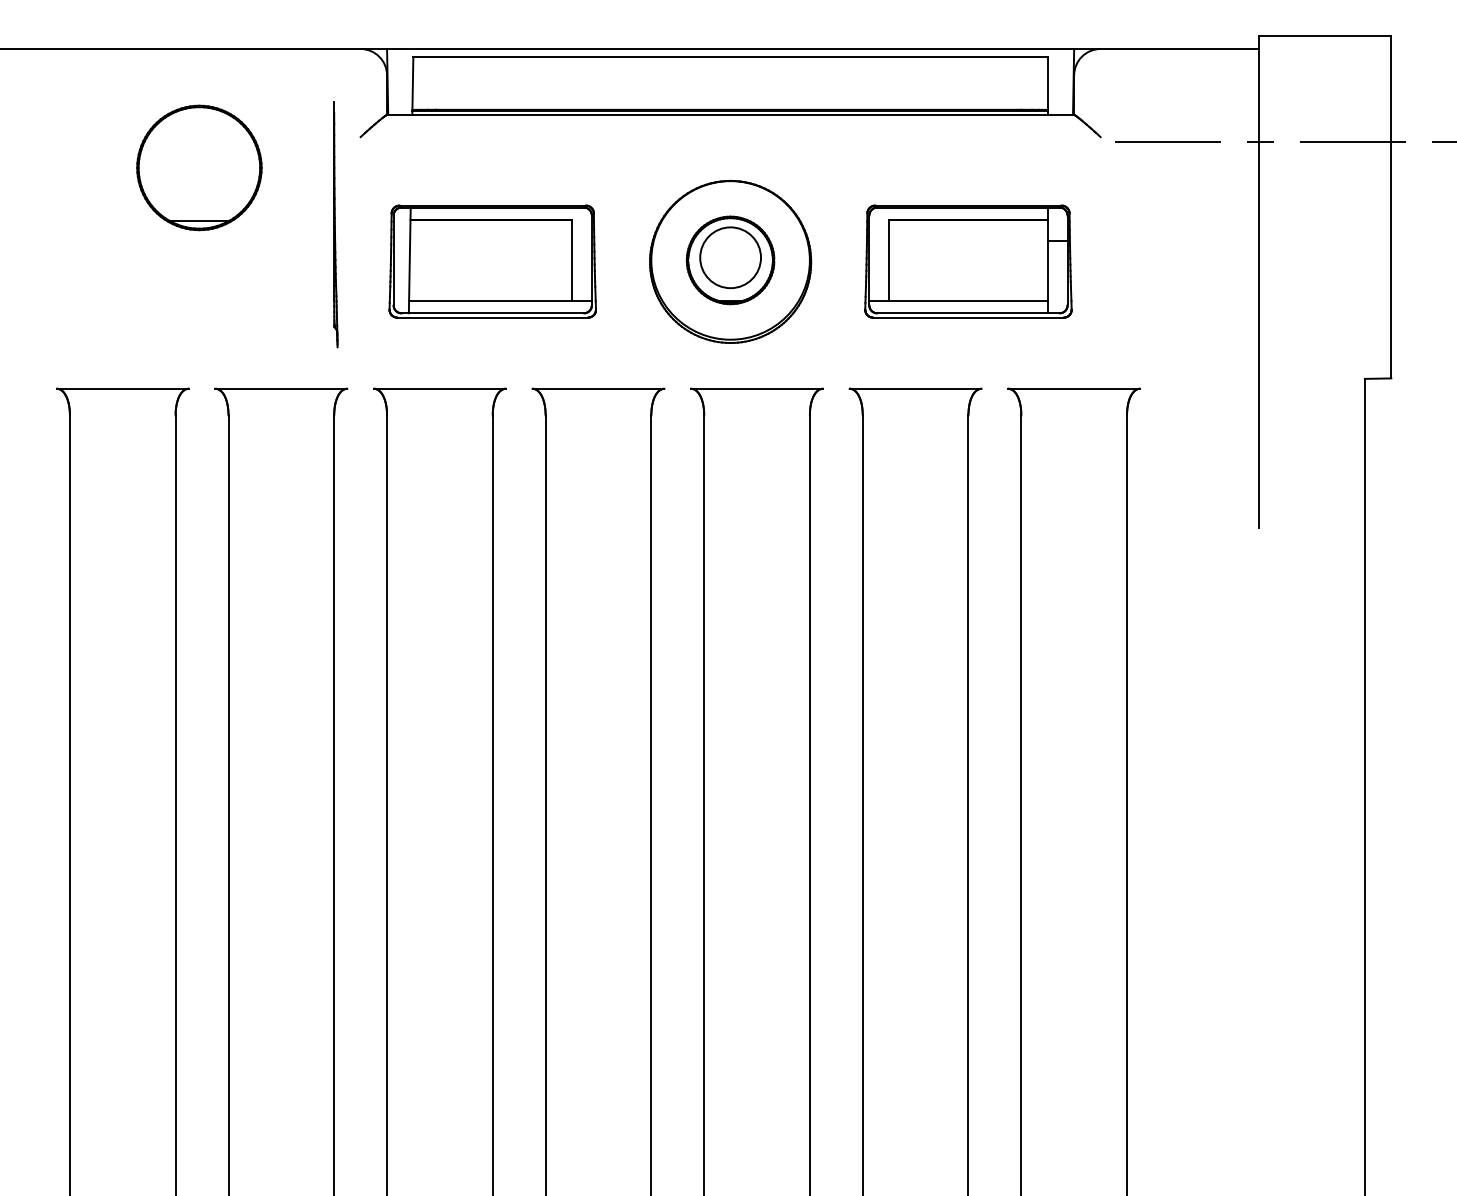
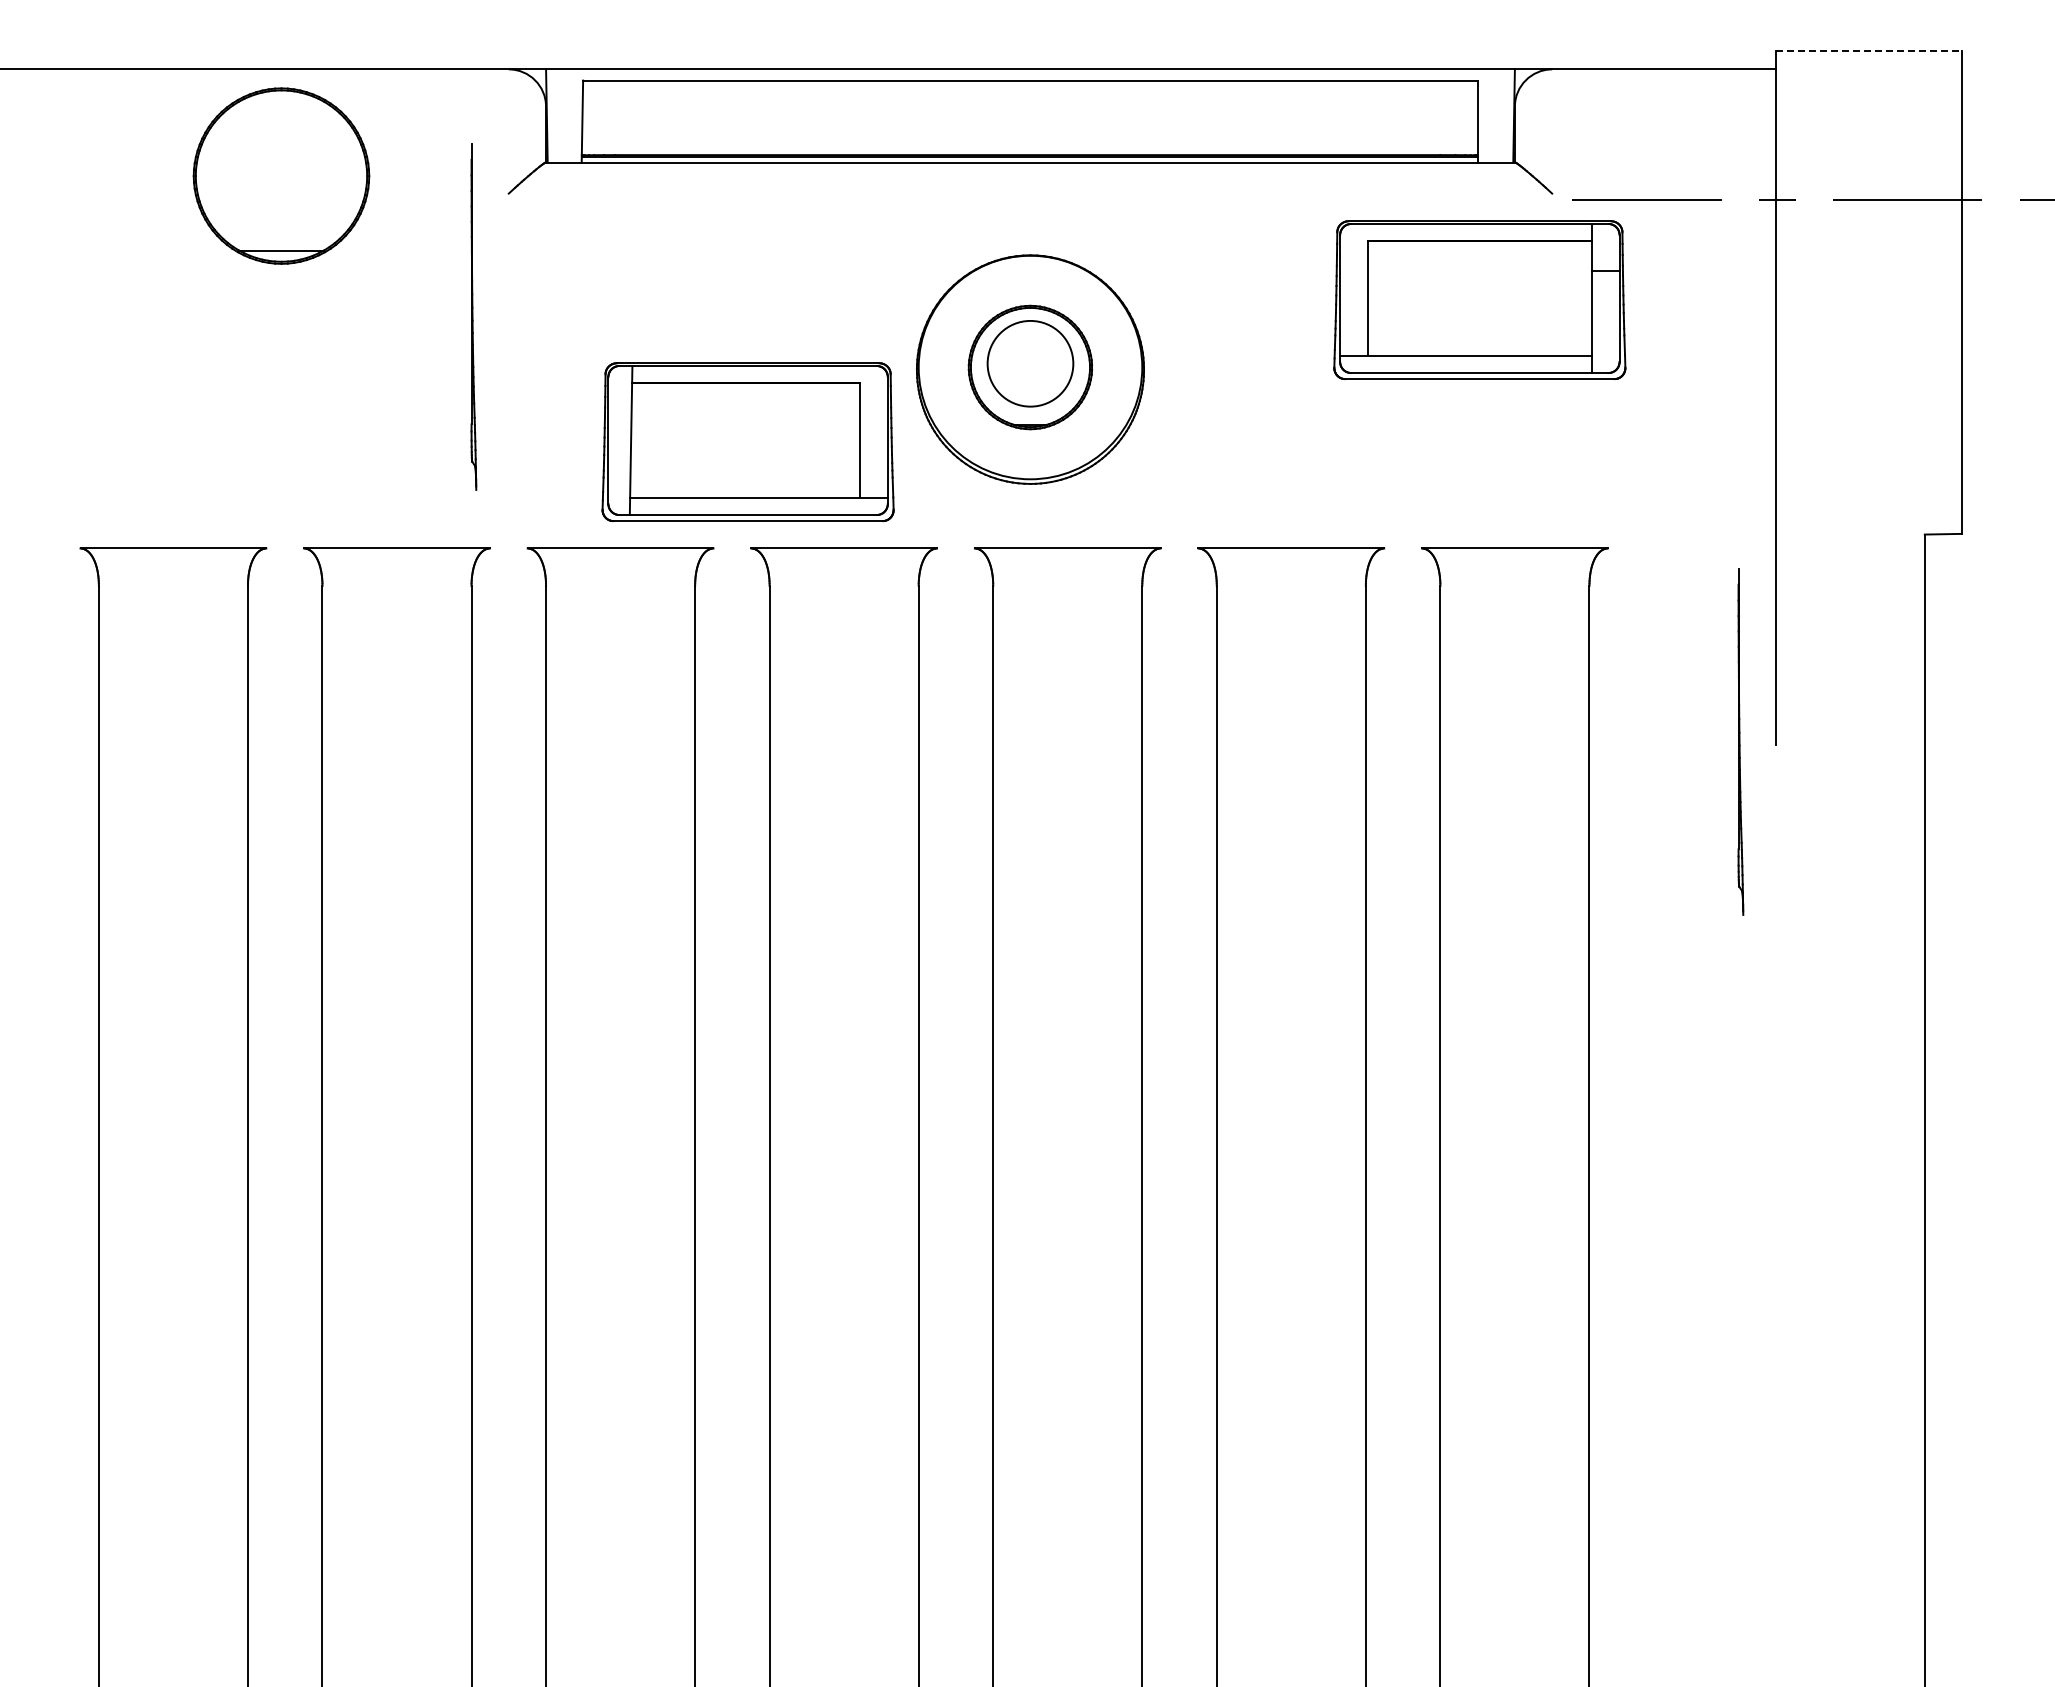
line: (1325, 35) -> (1869, 50), solid -> dashed
part: (199, 167) -> (281, 175), moved
part: (492, 261) -> (747, 441), moved
part: (968, 261) -> (1479, 299), moved
part: (1234, 525) -> (1740, 741), added

